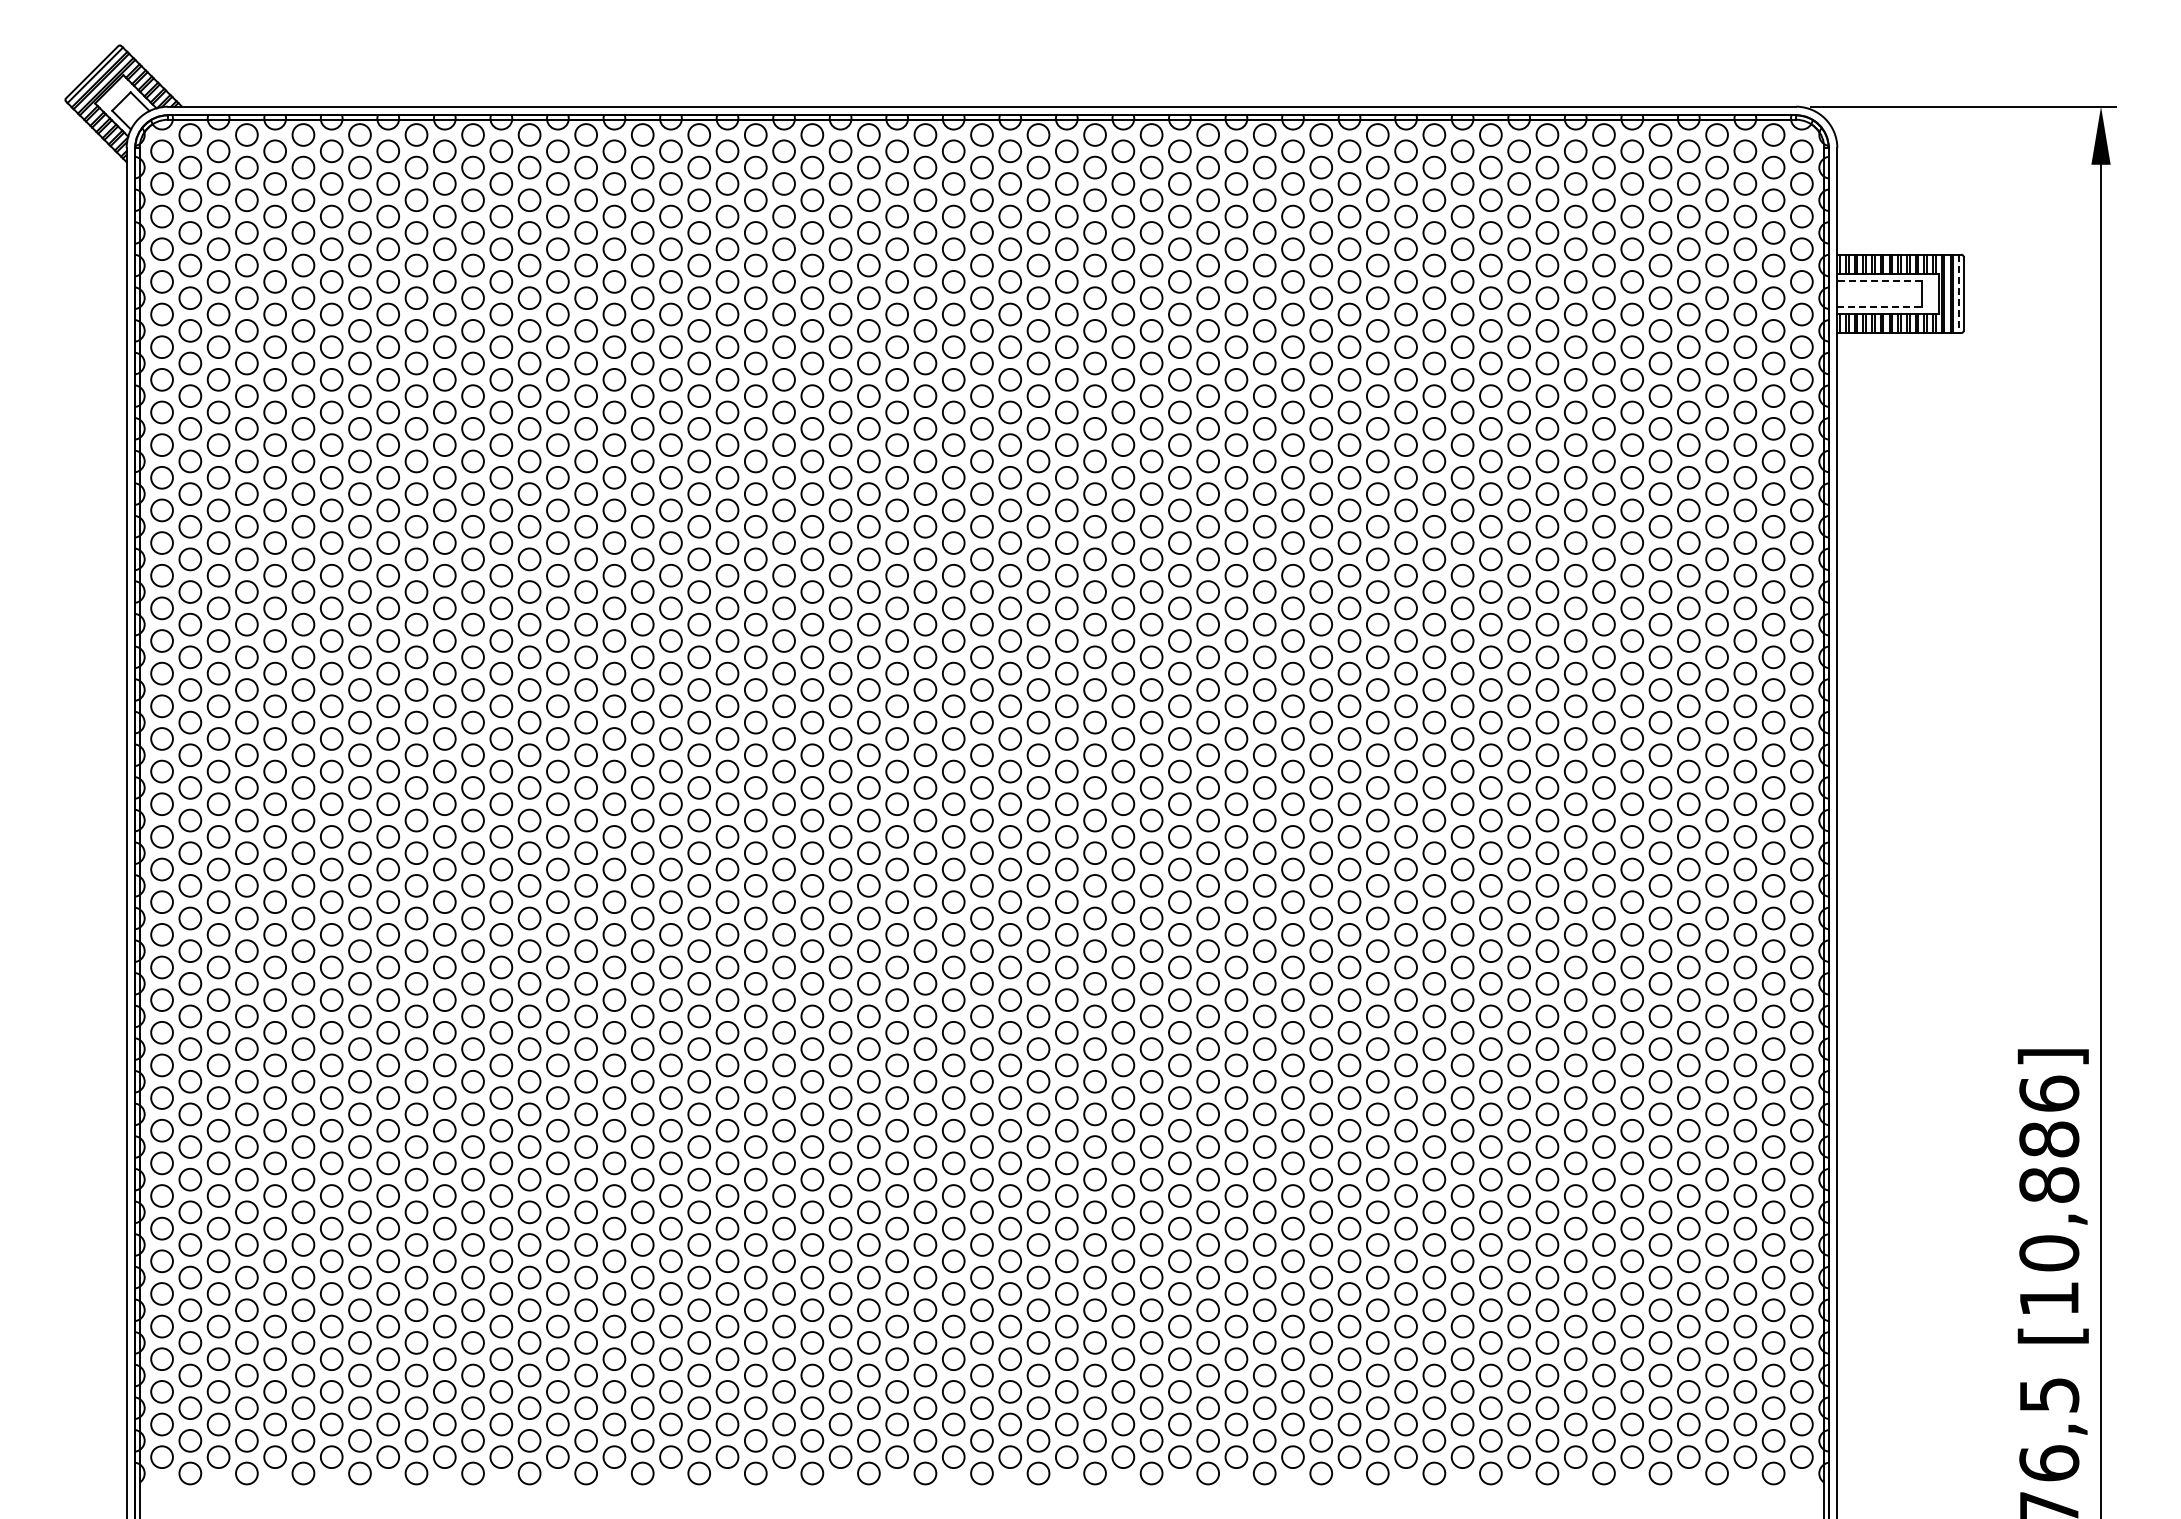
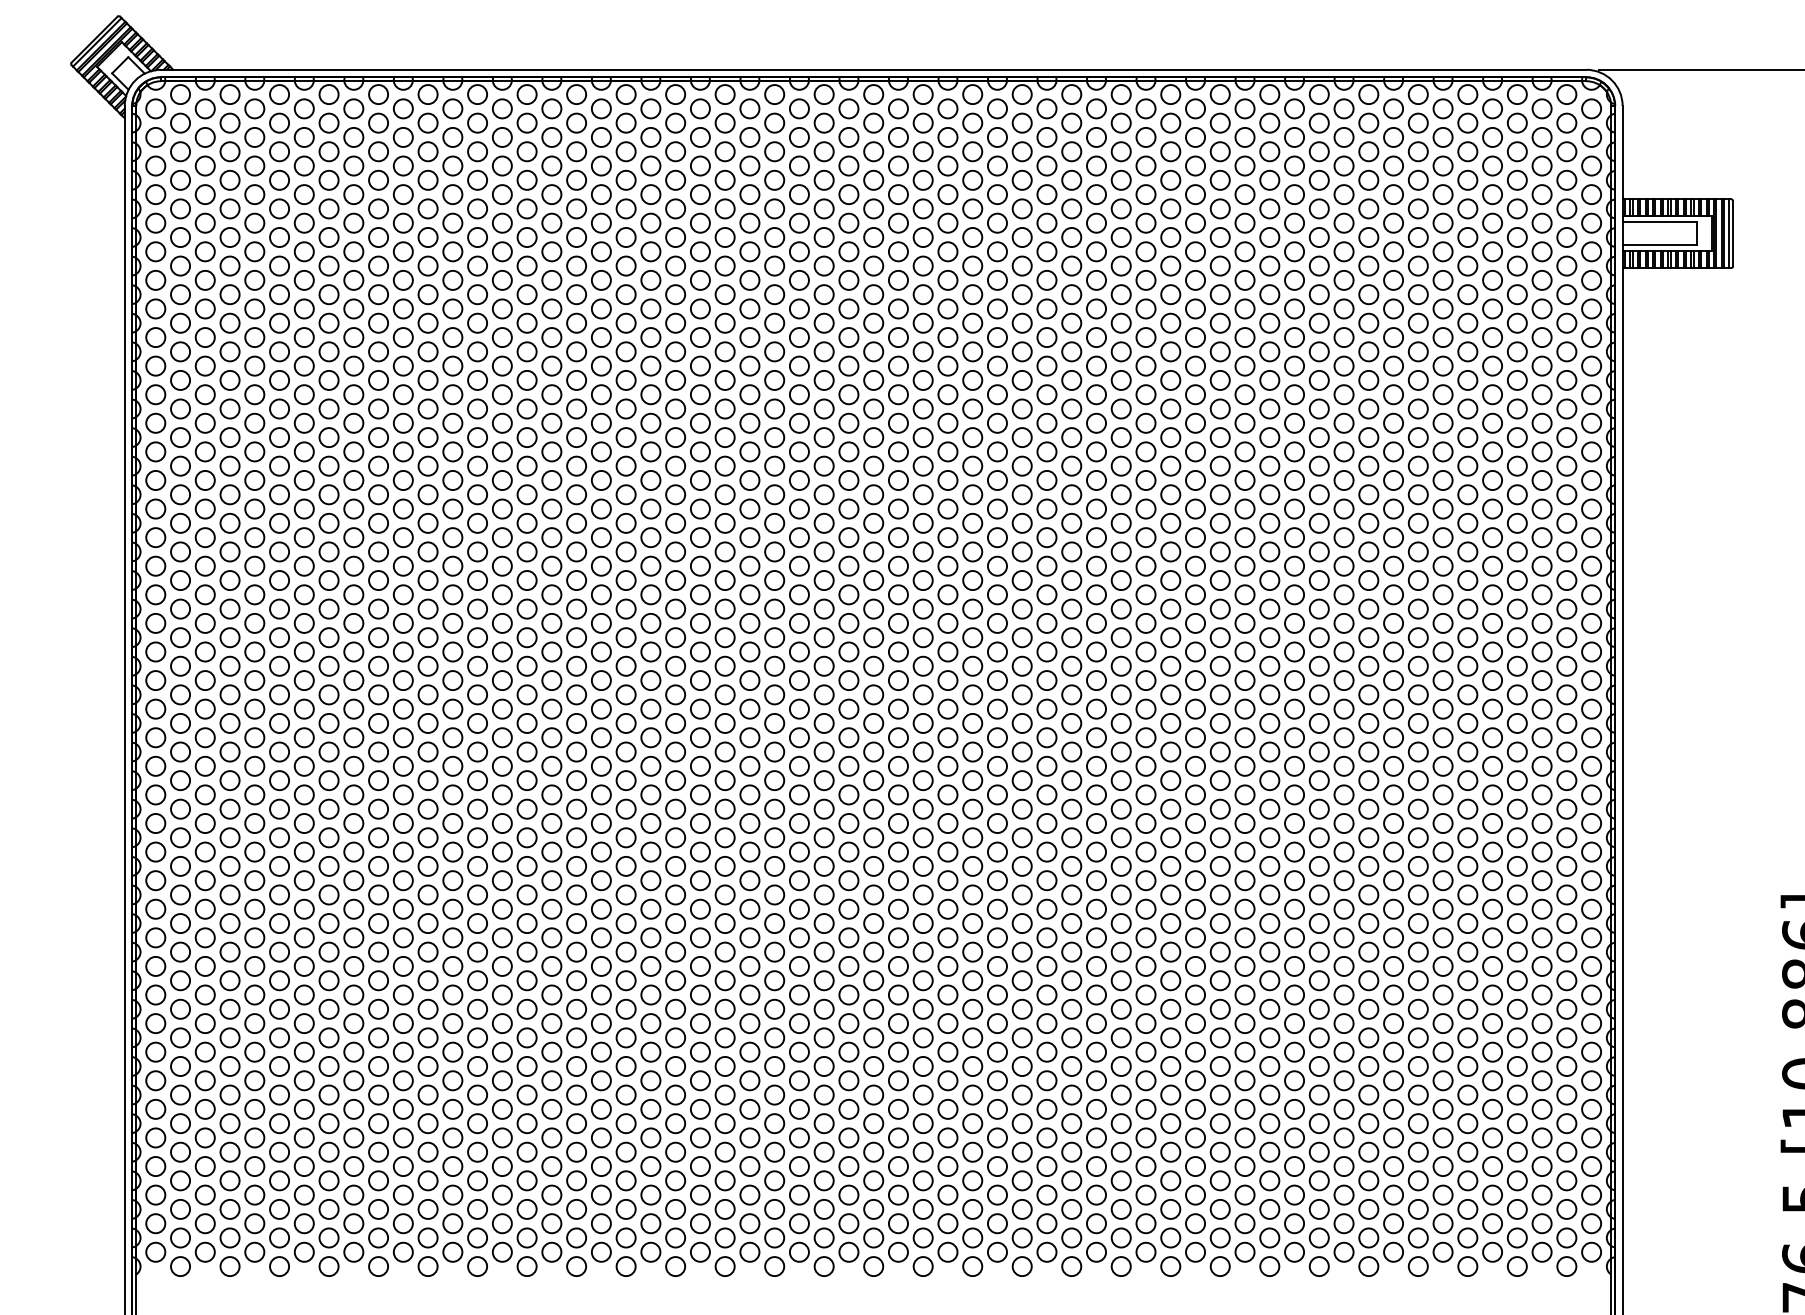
line: (1879, 280) -> (1659, 221), dashed -> solid
line: (1959, 294) -> (1729, 234), dashed -> solid
line: (1880, 306) -> (1660, 244), dashed -> solid

